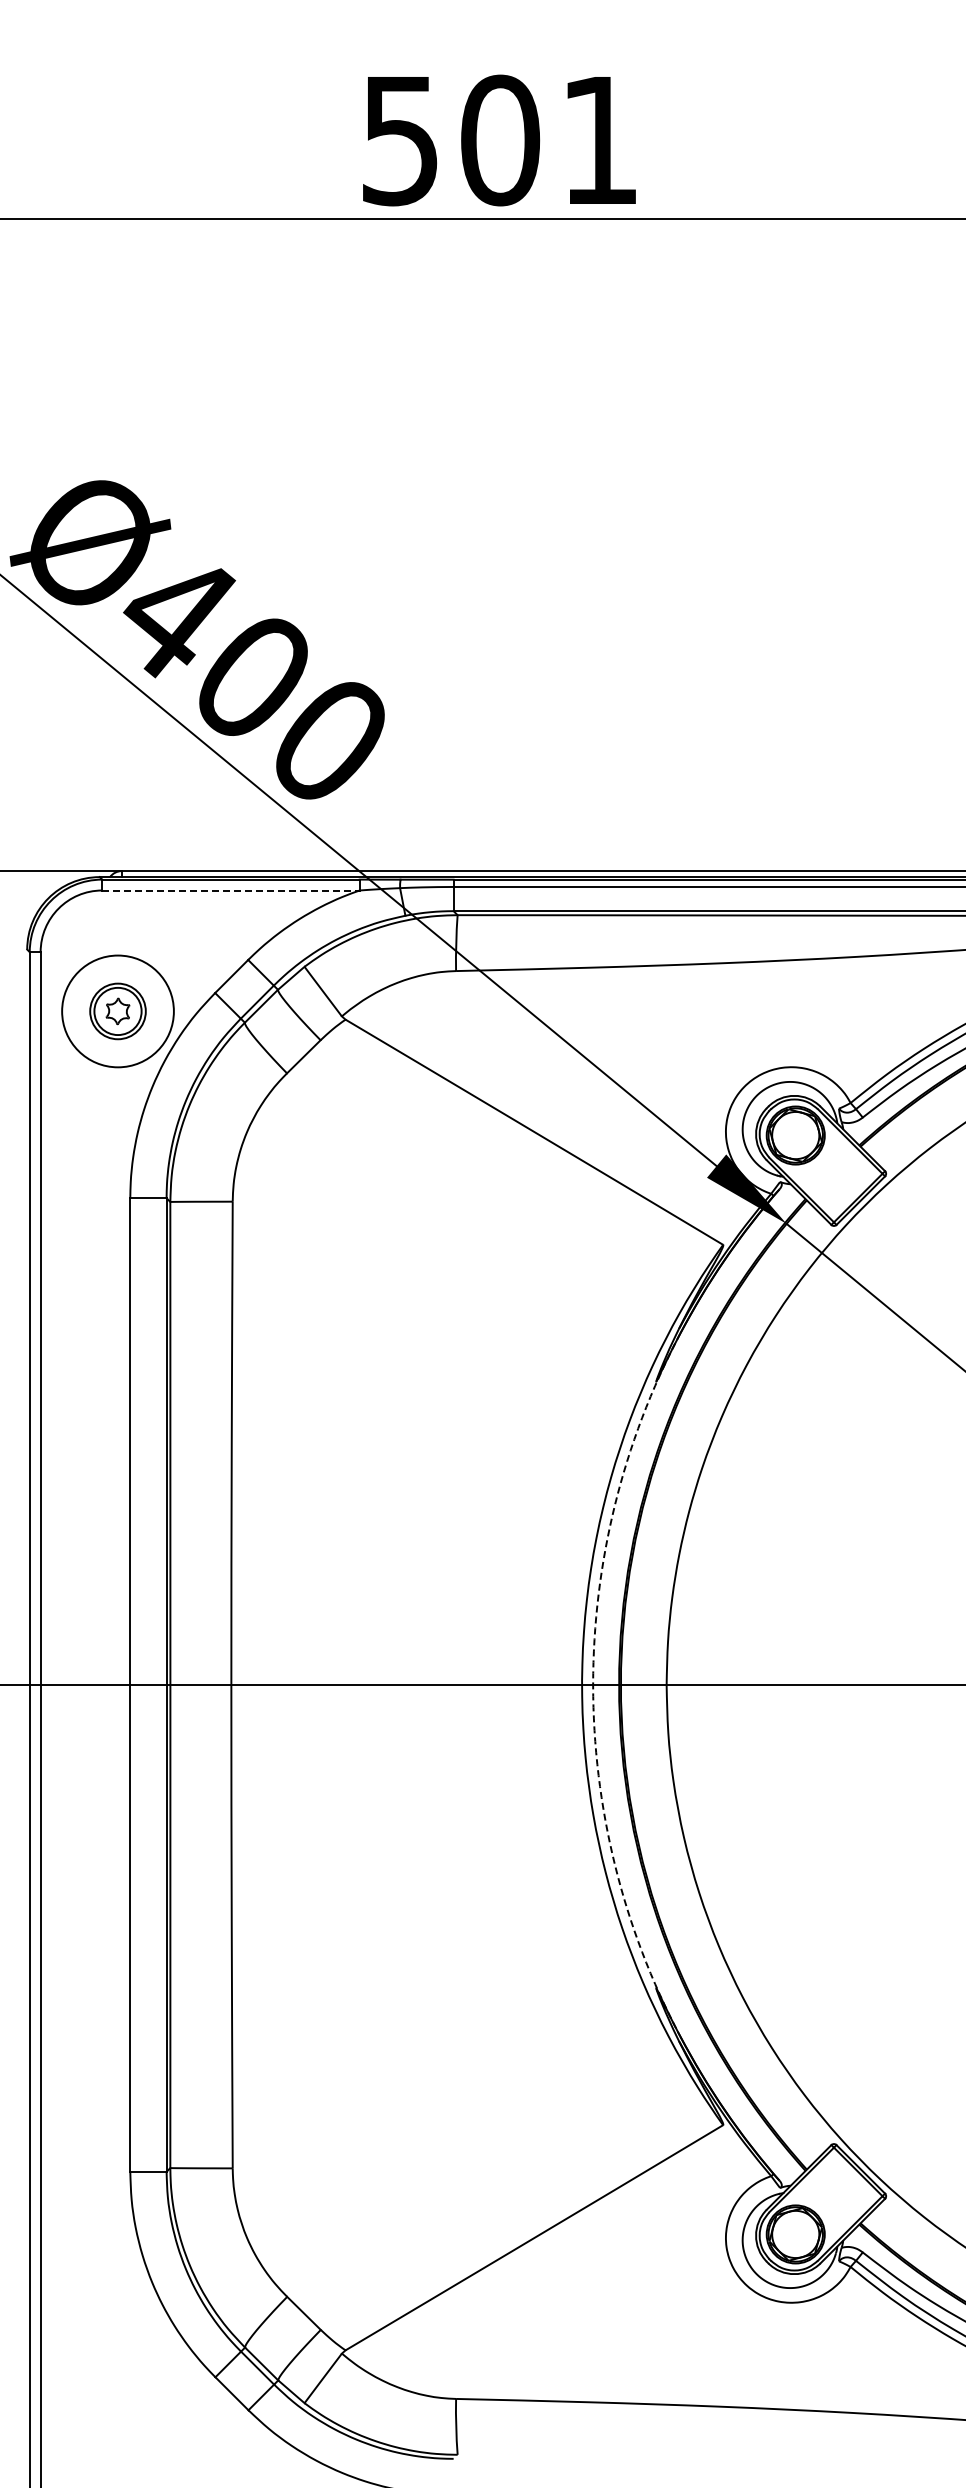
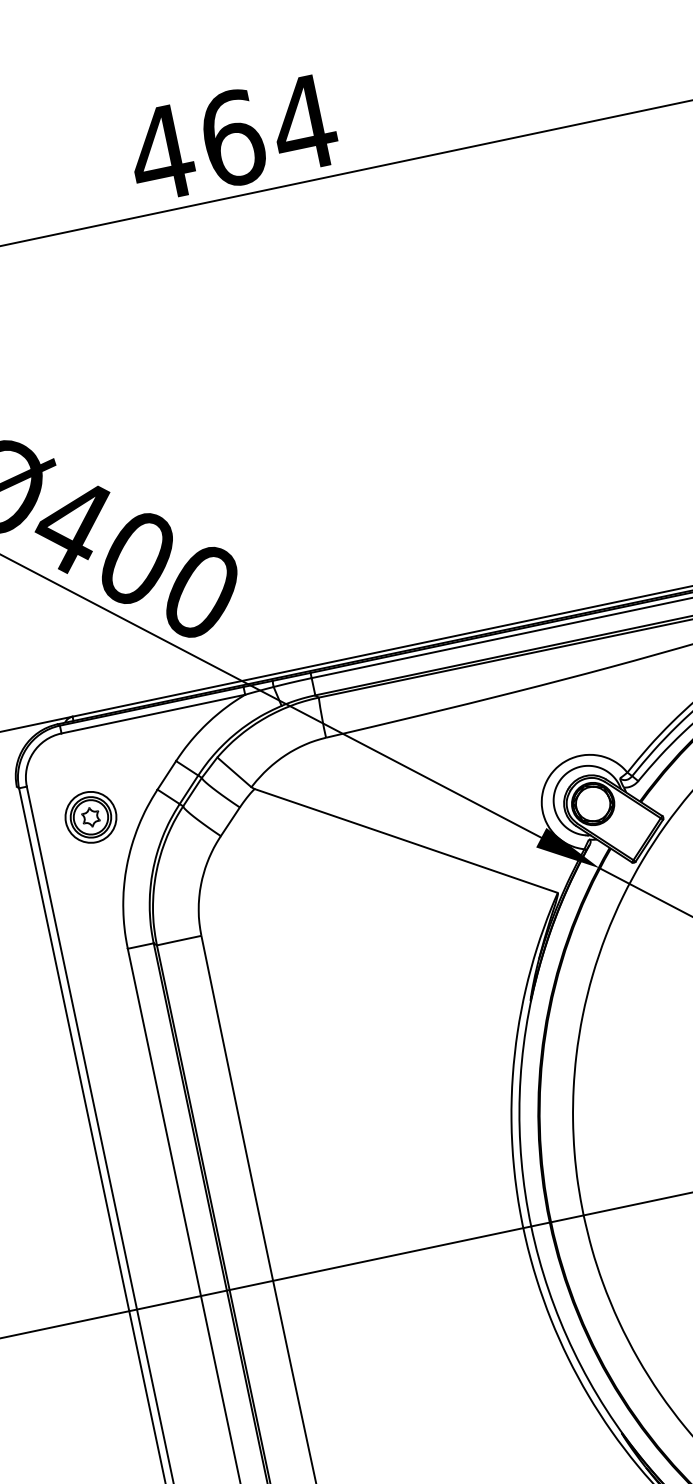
text: (499, 140) -> (232, 138), 501 -> 464
line: (230, 890) -> (153, 714), dashed -> solid
circle: (117, 1011) -> (90, 817), size x0.62
arc: (593, 1685) -> (531, 1226), dashed -> solid

